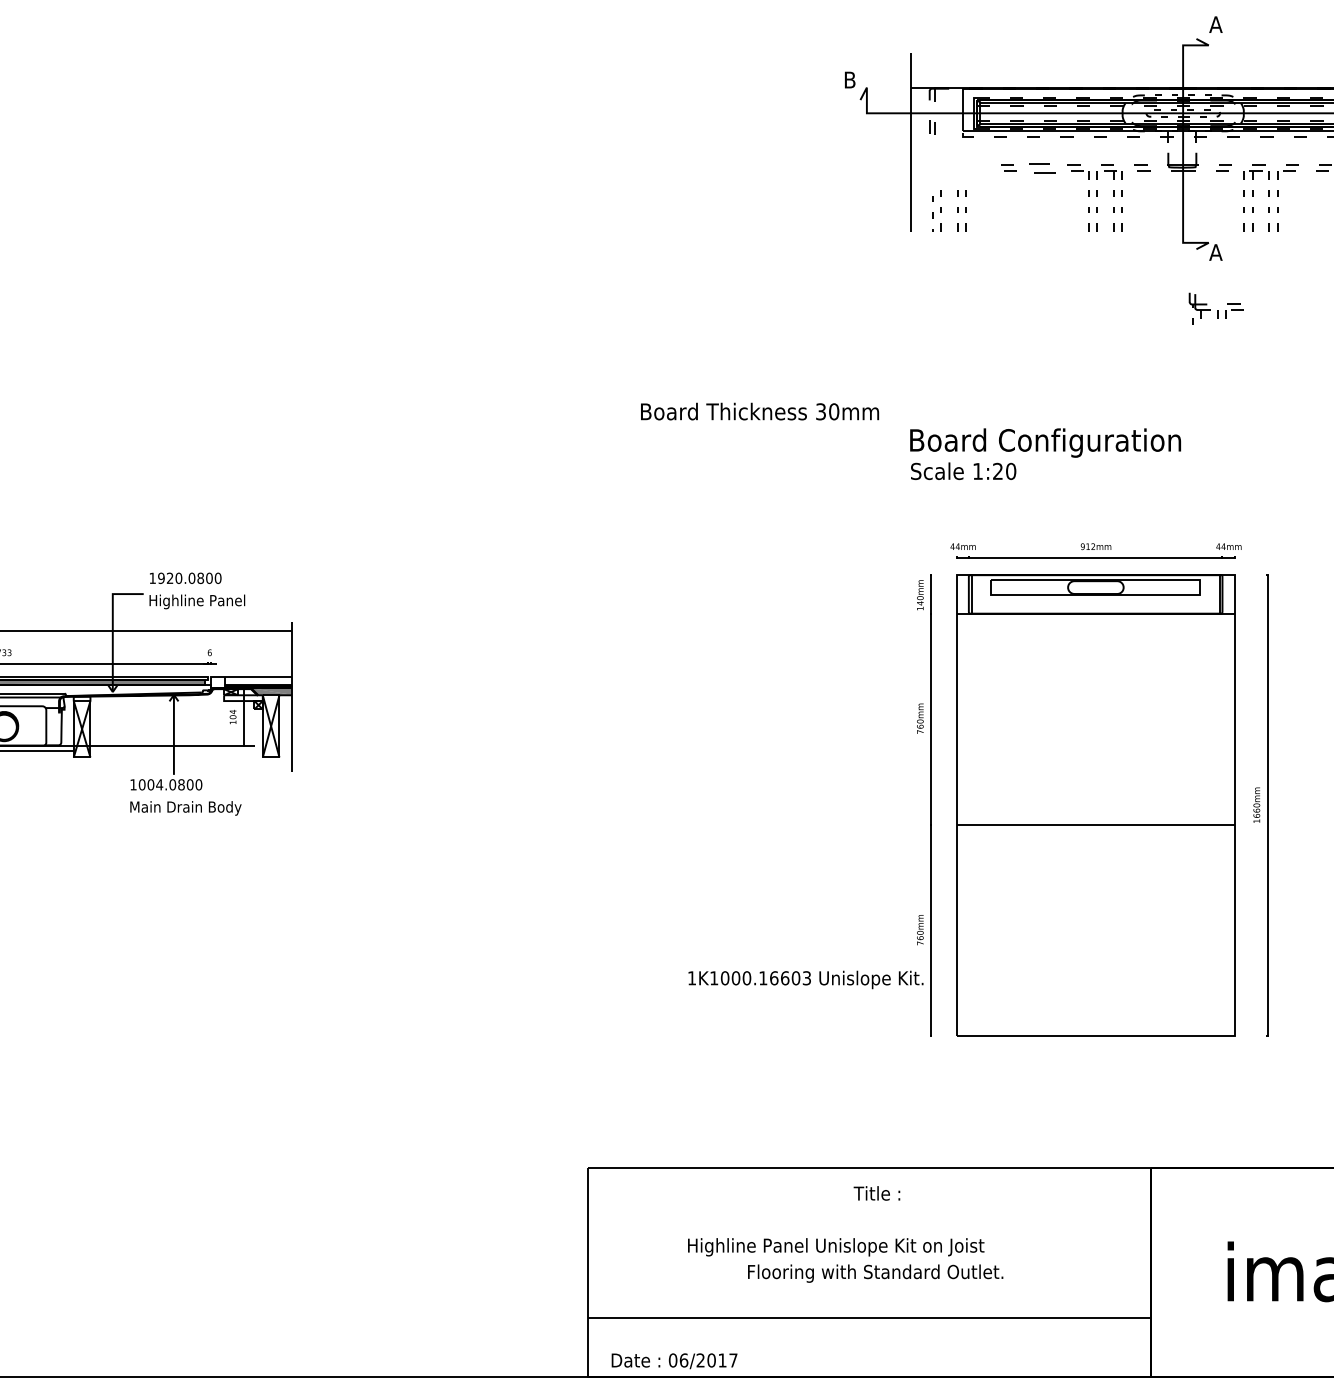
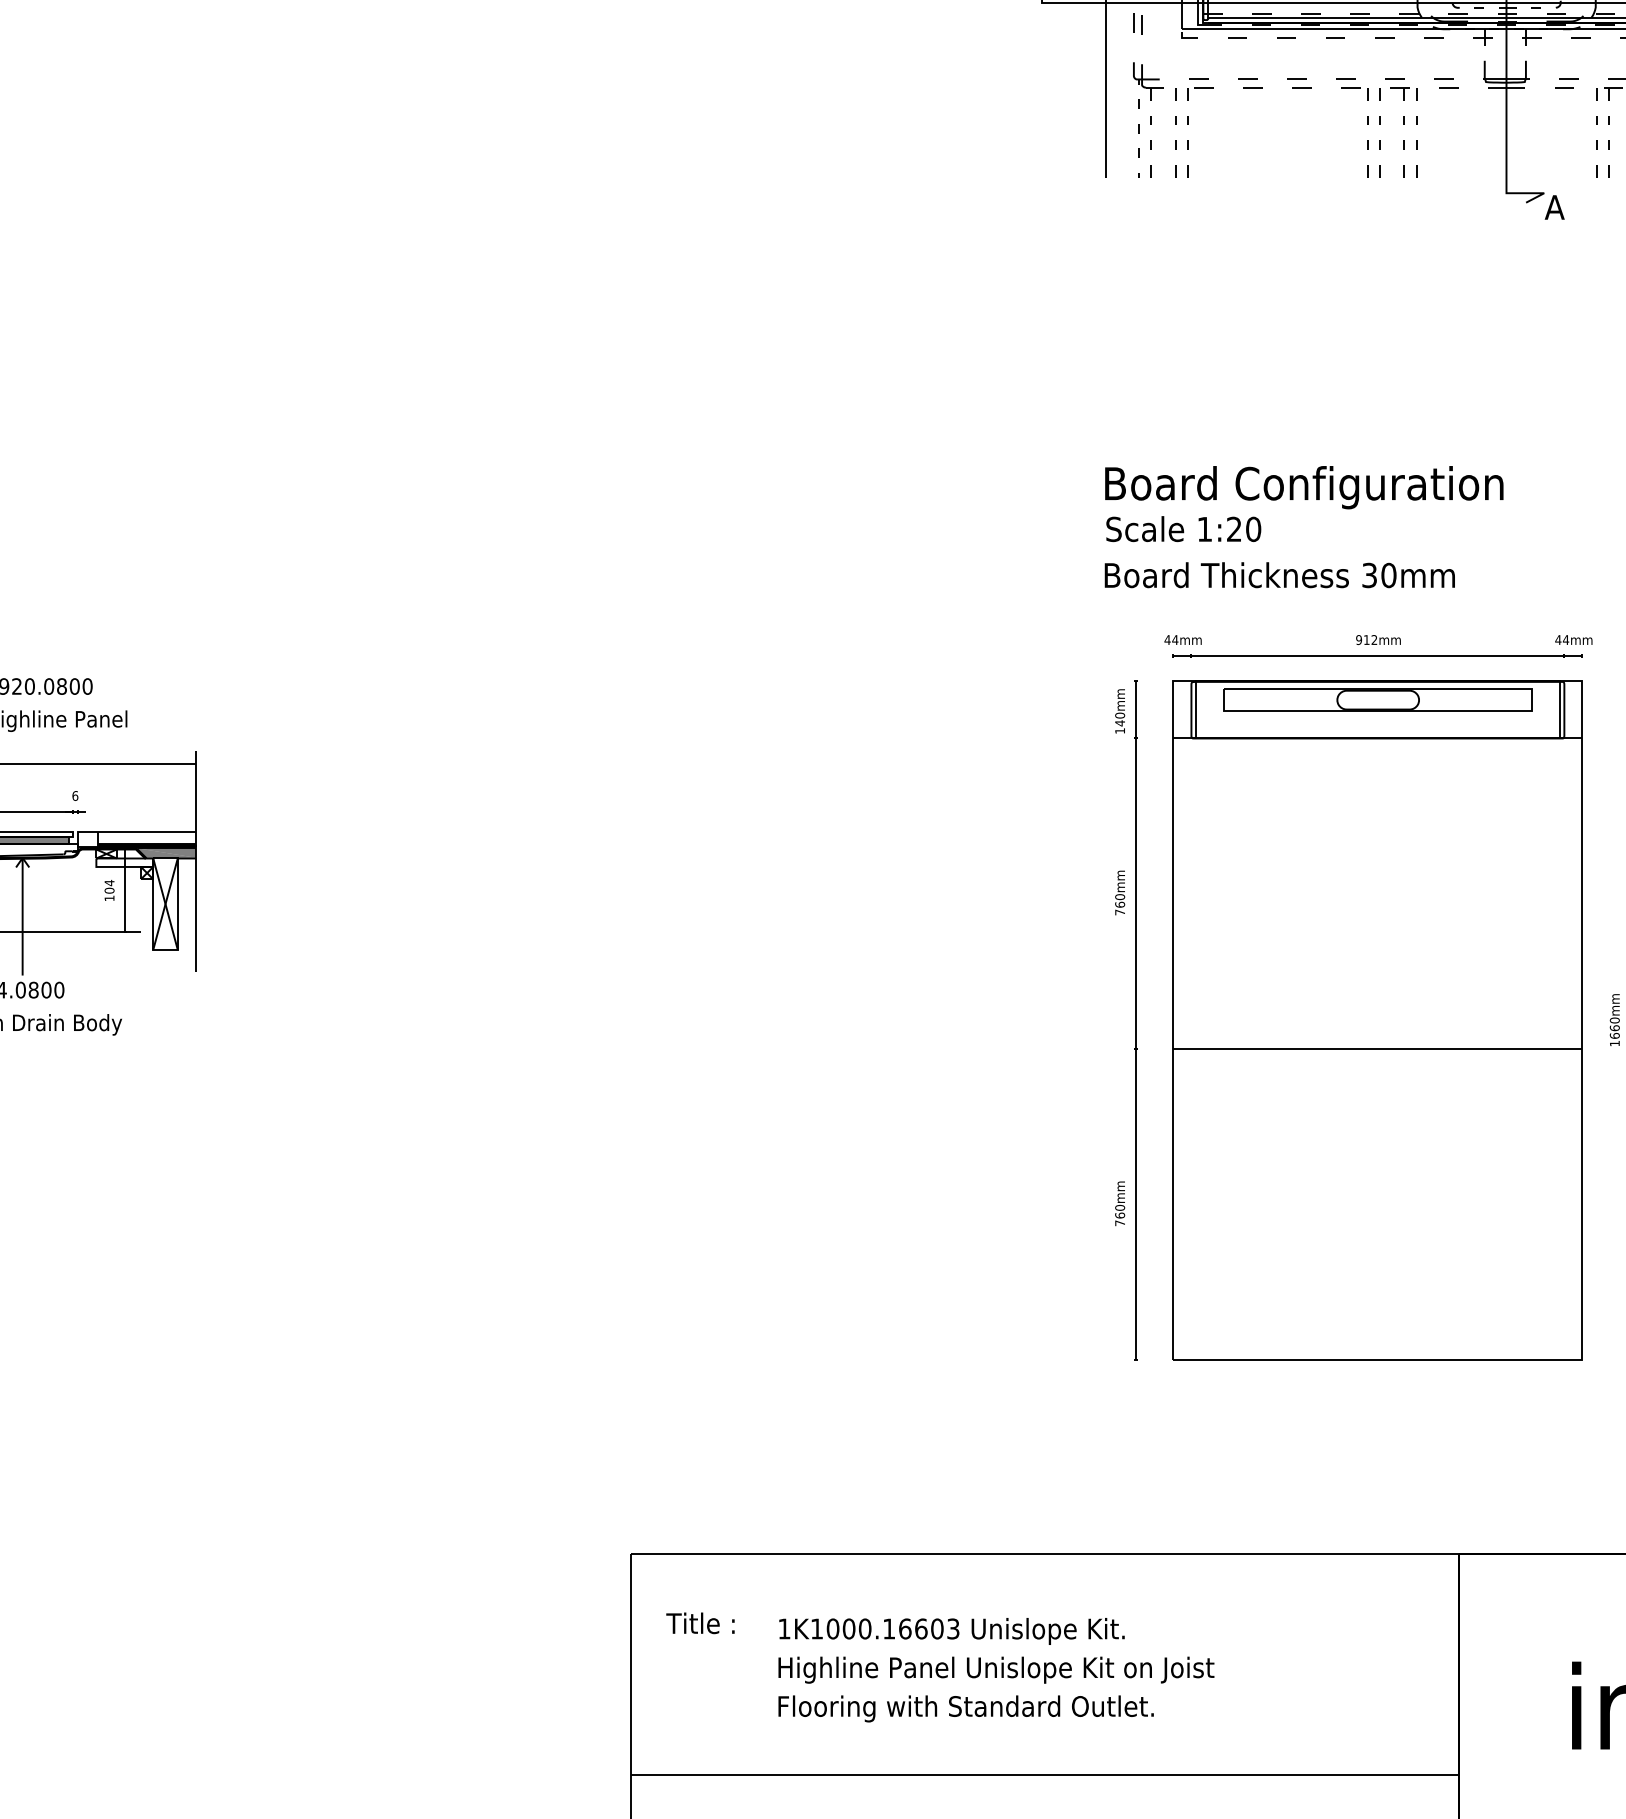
part: (1042, 167) -> (1299, 82), size x0.62
part: (1215, 308) -> (1171, 85), moved
text: (760, 411) -> (1280, 575), moved
text: (805, 979) -> (951, 1630), moved
text: (876, 1193) -> (699, 1623), moved
text: (875, 1273) -> (965, 1708), moved

